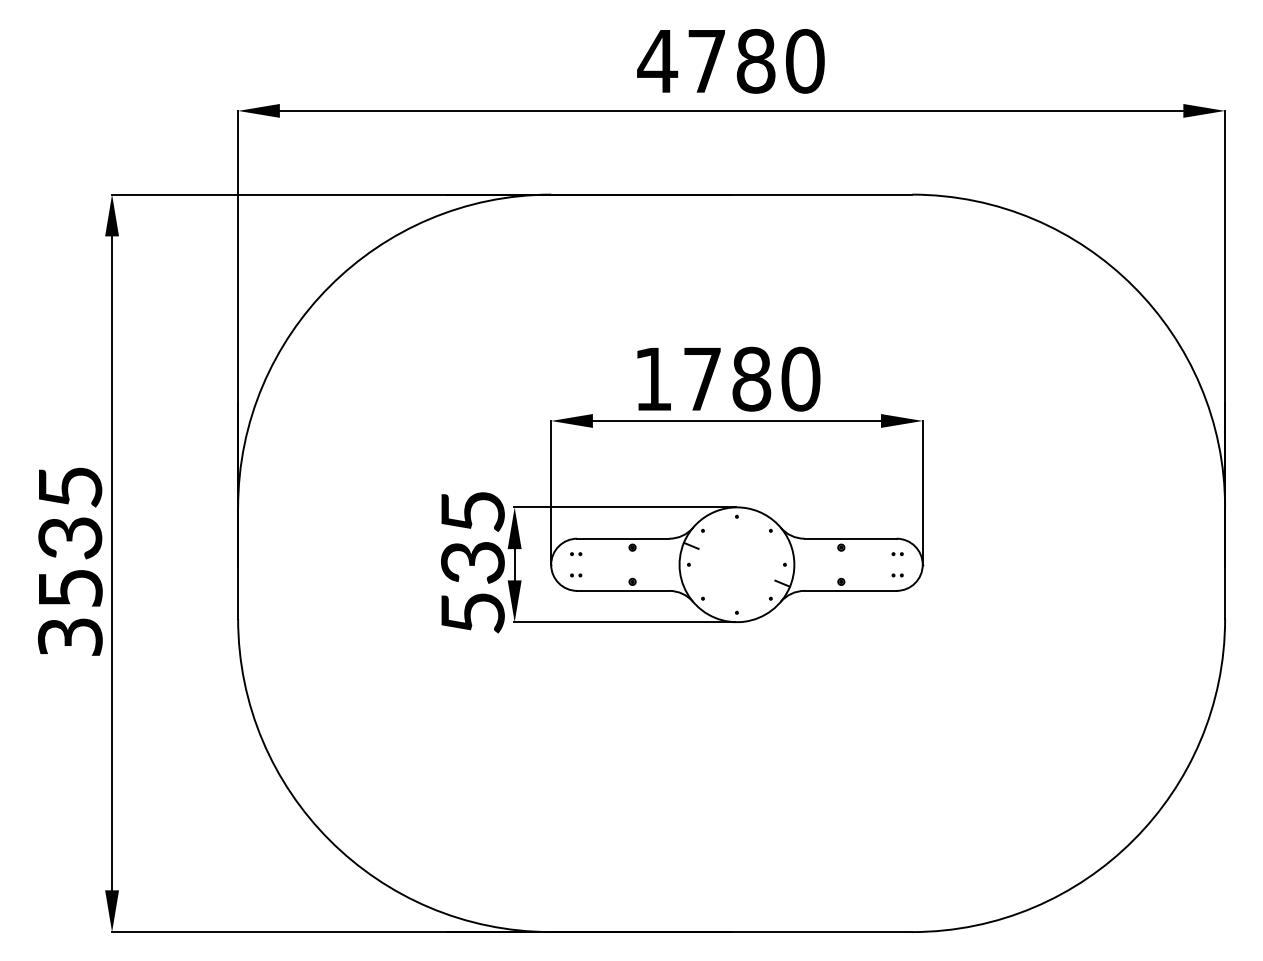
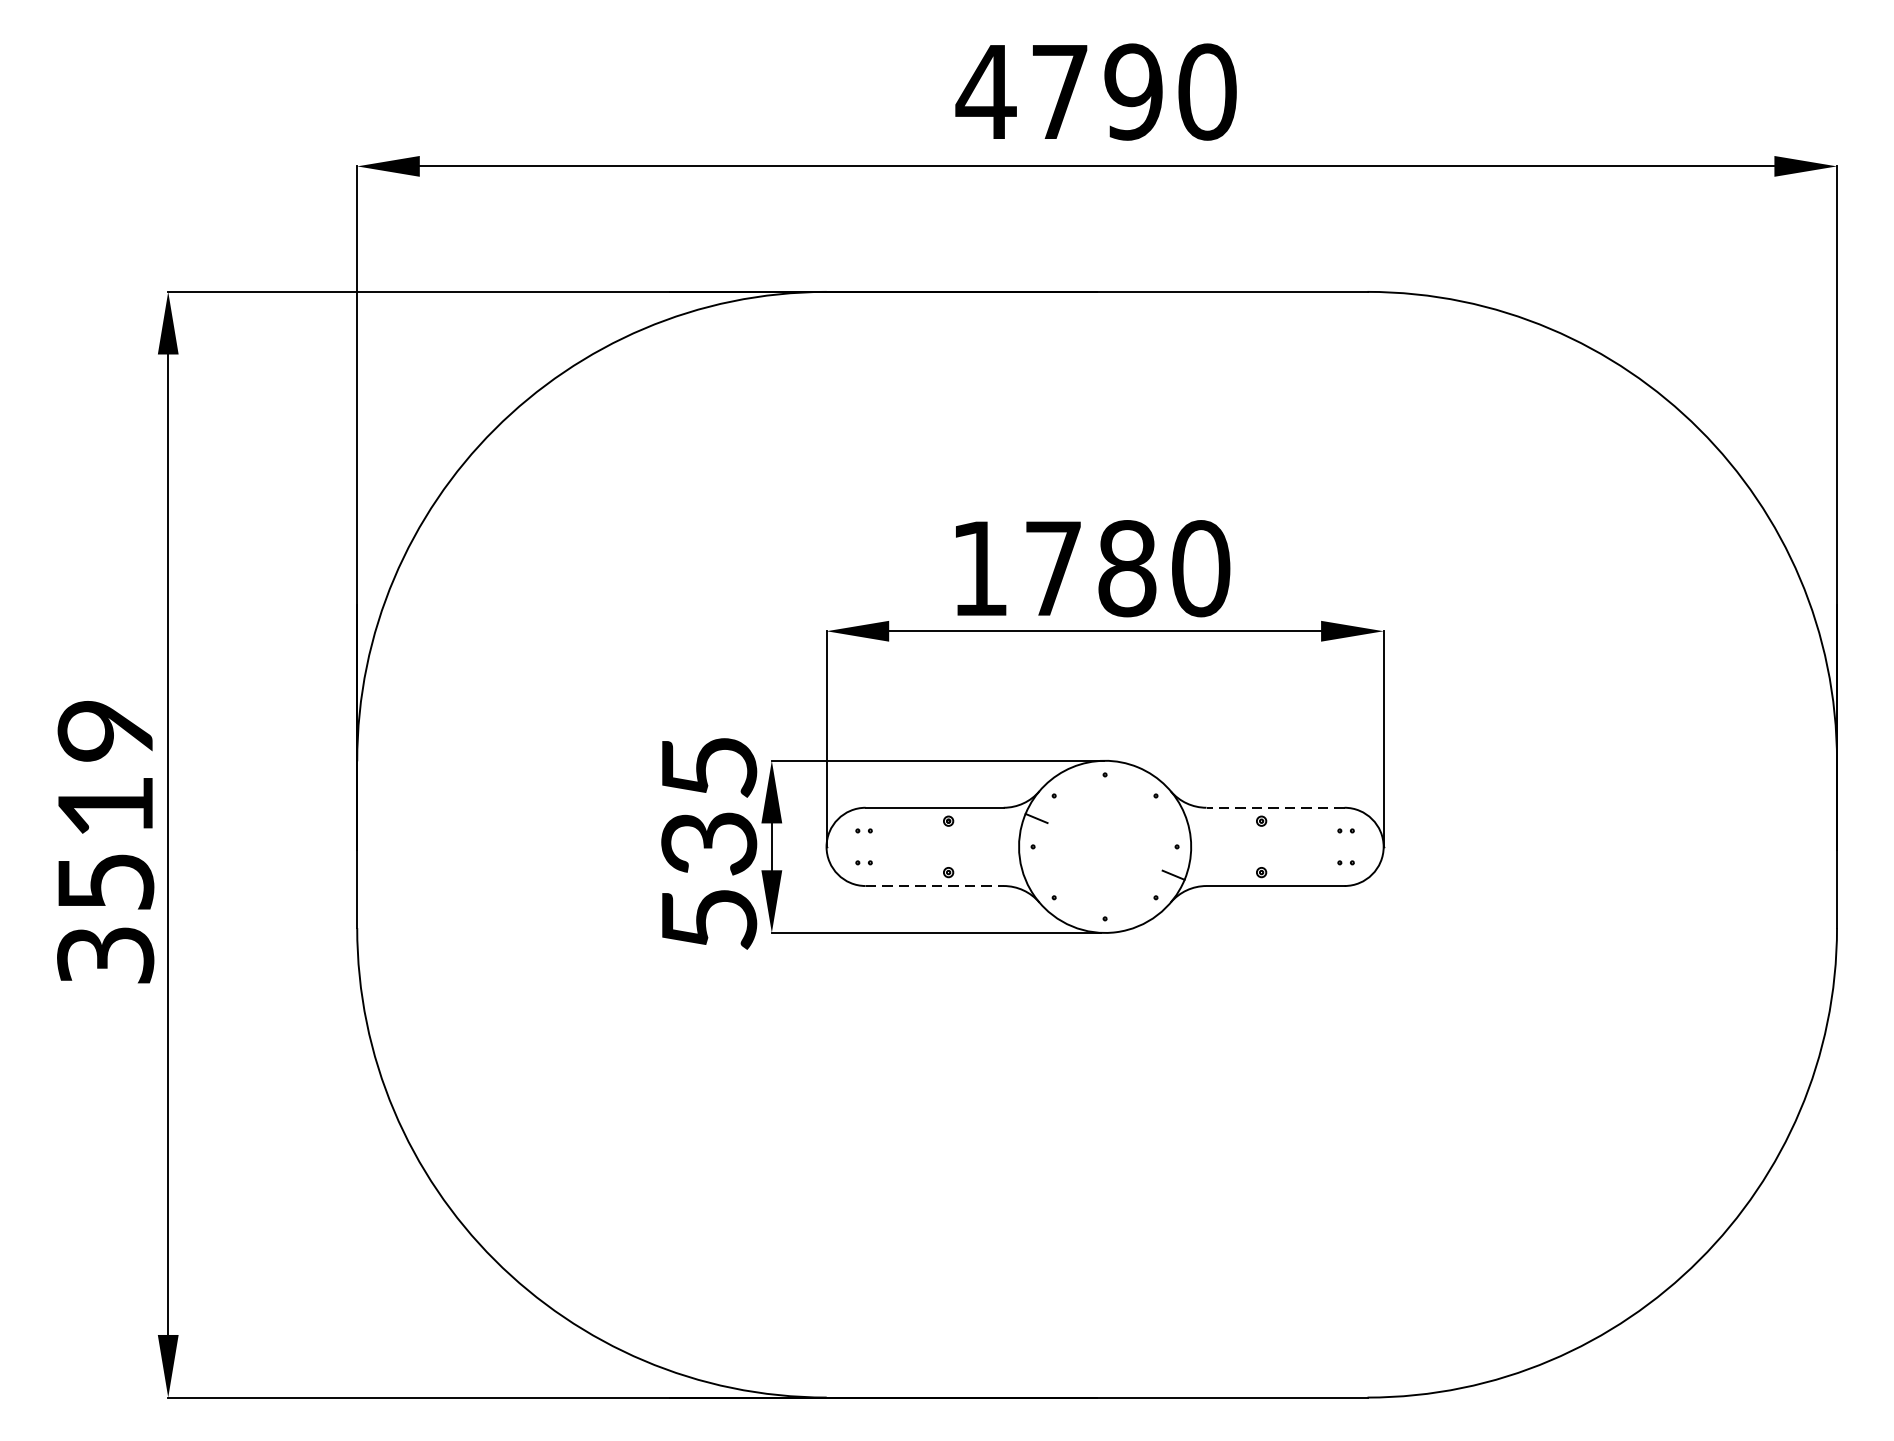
text: (755, 61) -> (1132, 92), 4780 -> 4790
text: (70, 513) -> (105, 769), 35 -> 19
line: (850, 538) -> (1275, 807), solid -> dashed
line: (623, 590) -> (935, 885), solid -> dashed

